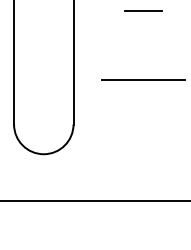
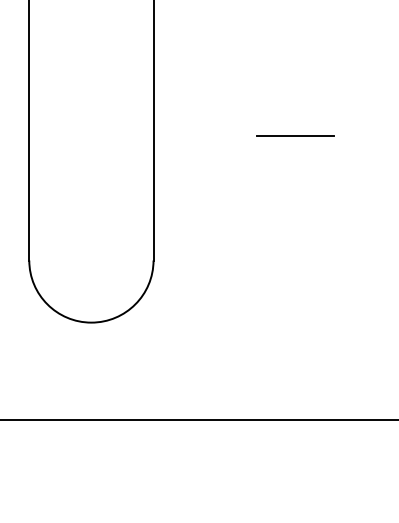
line: (143, 10) -> (295, 135), moved
line: (143, 80) -> (299, 168), removed

